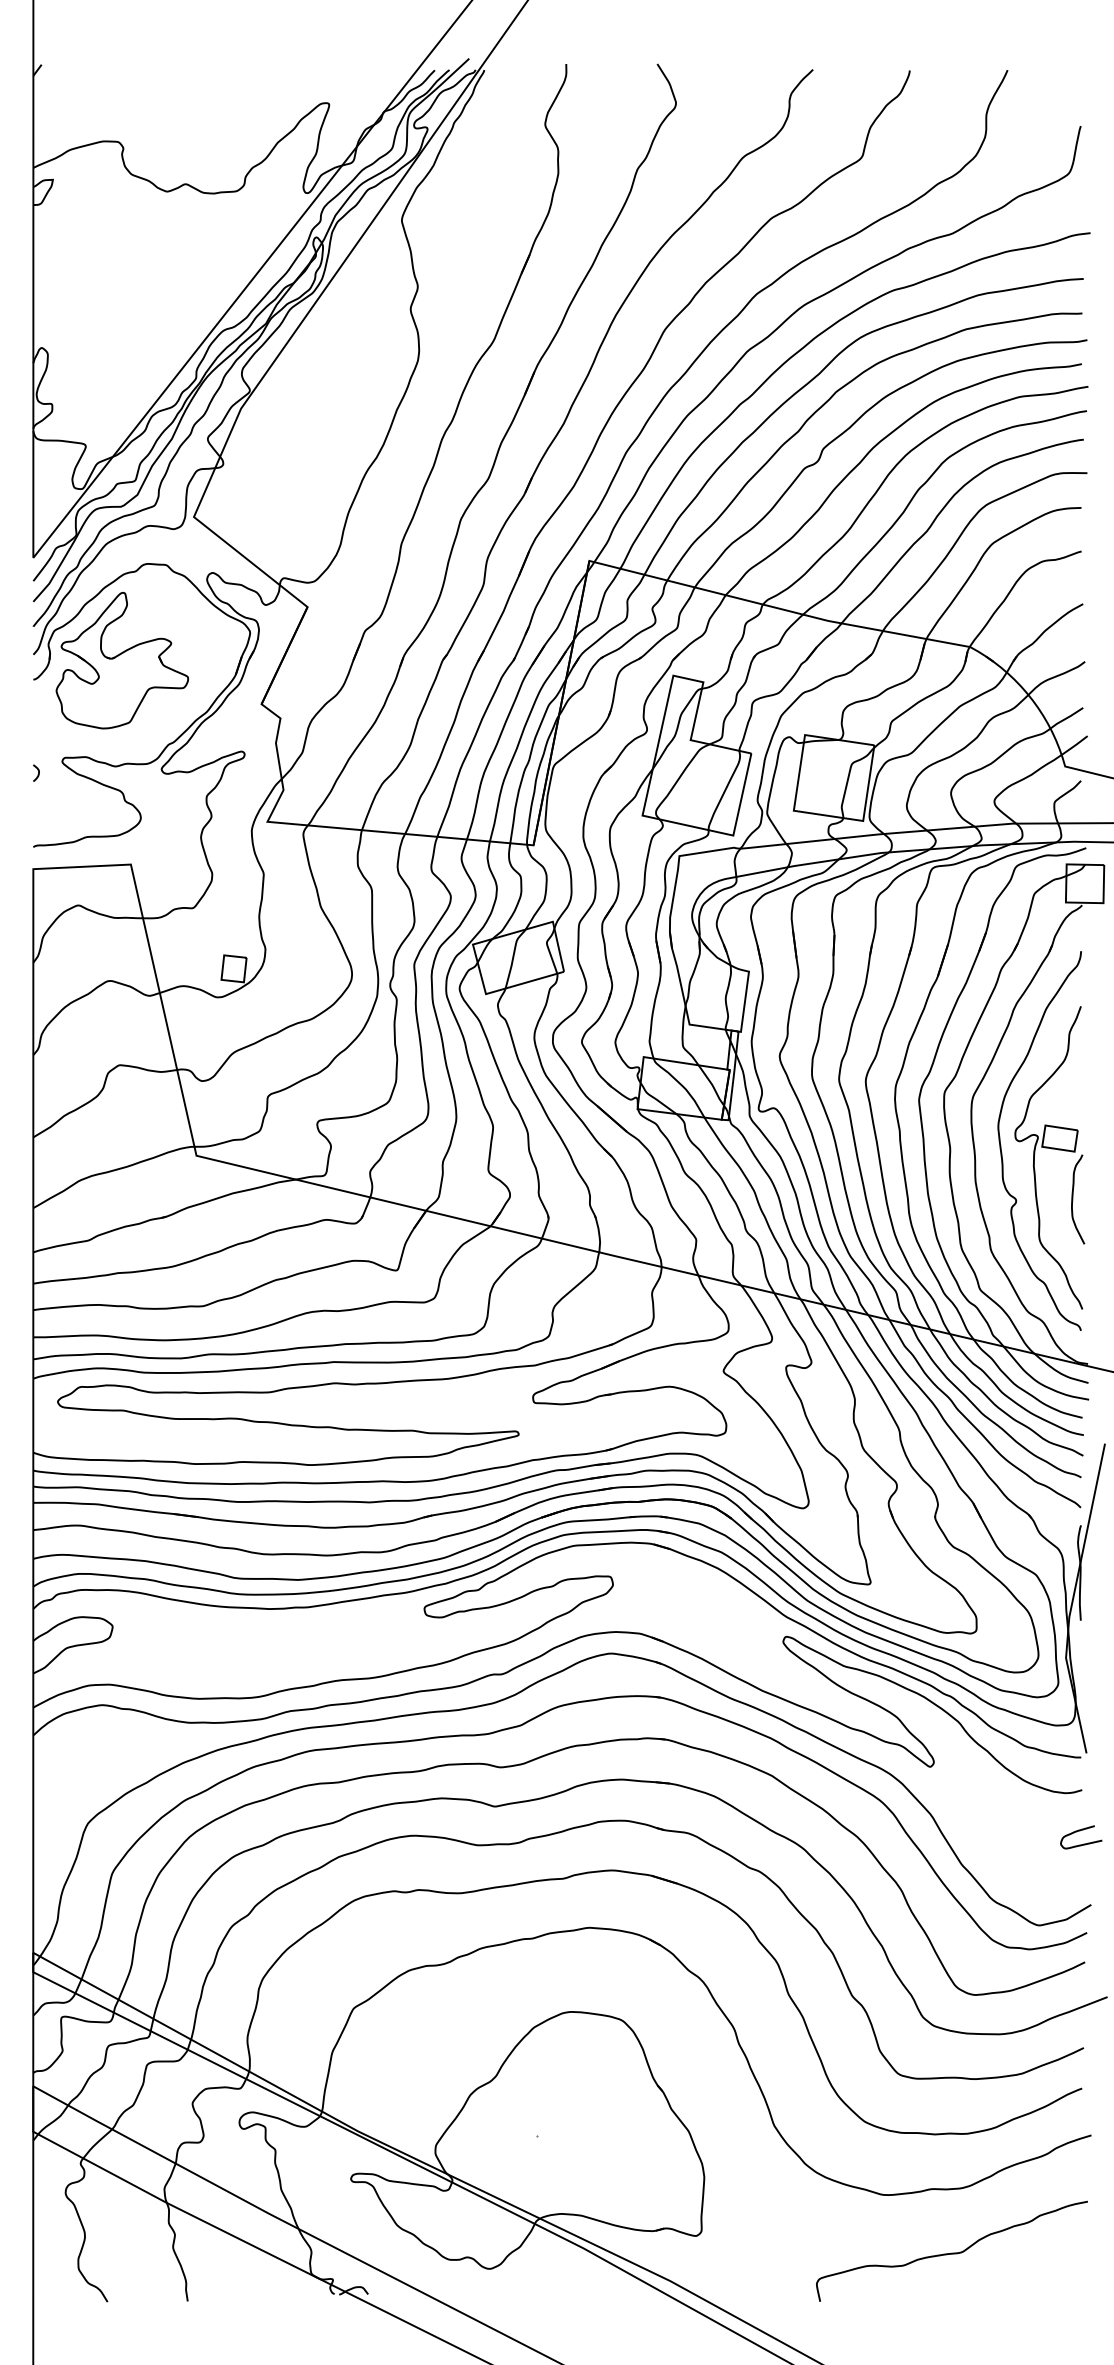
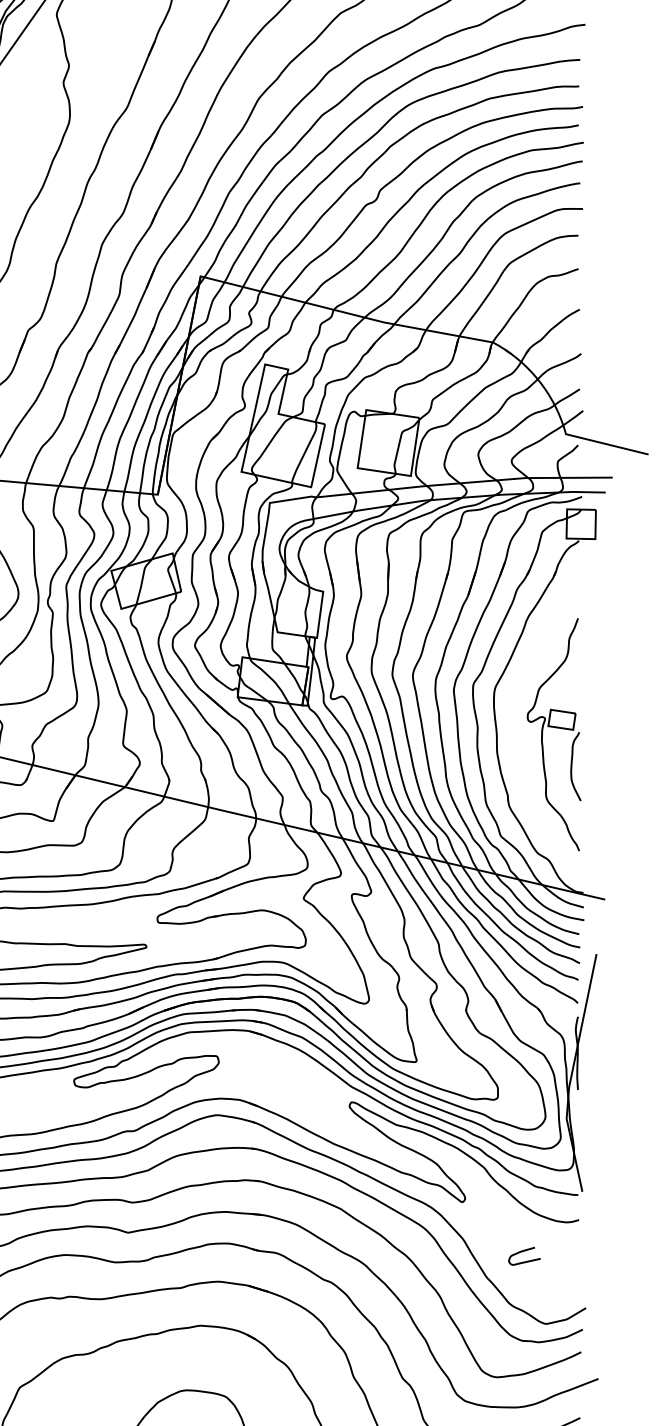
curve: (1001, 1145) -> (517, 725), removed
curve: (1080, 1831) -> (524, 1251), moved

